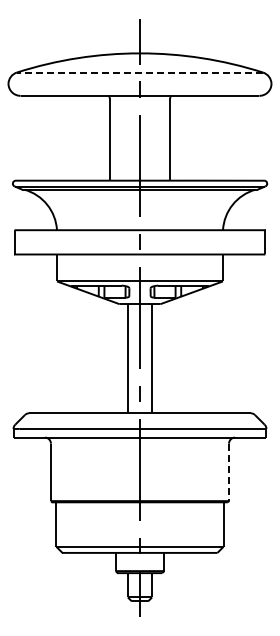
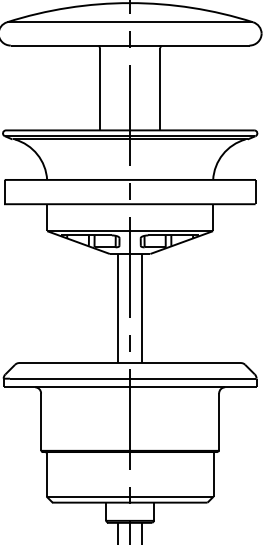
line: (139, 72) -> (129, 22), dashed -> solid
line: (229, 472) -> (219, 422), dashed -> solid

